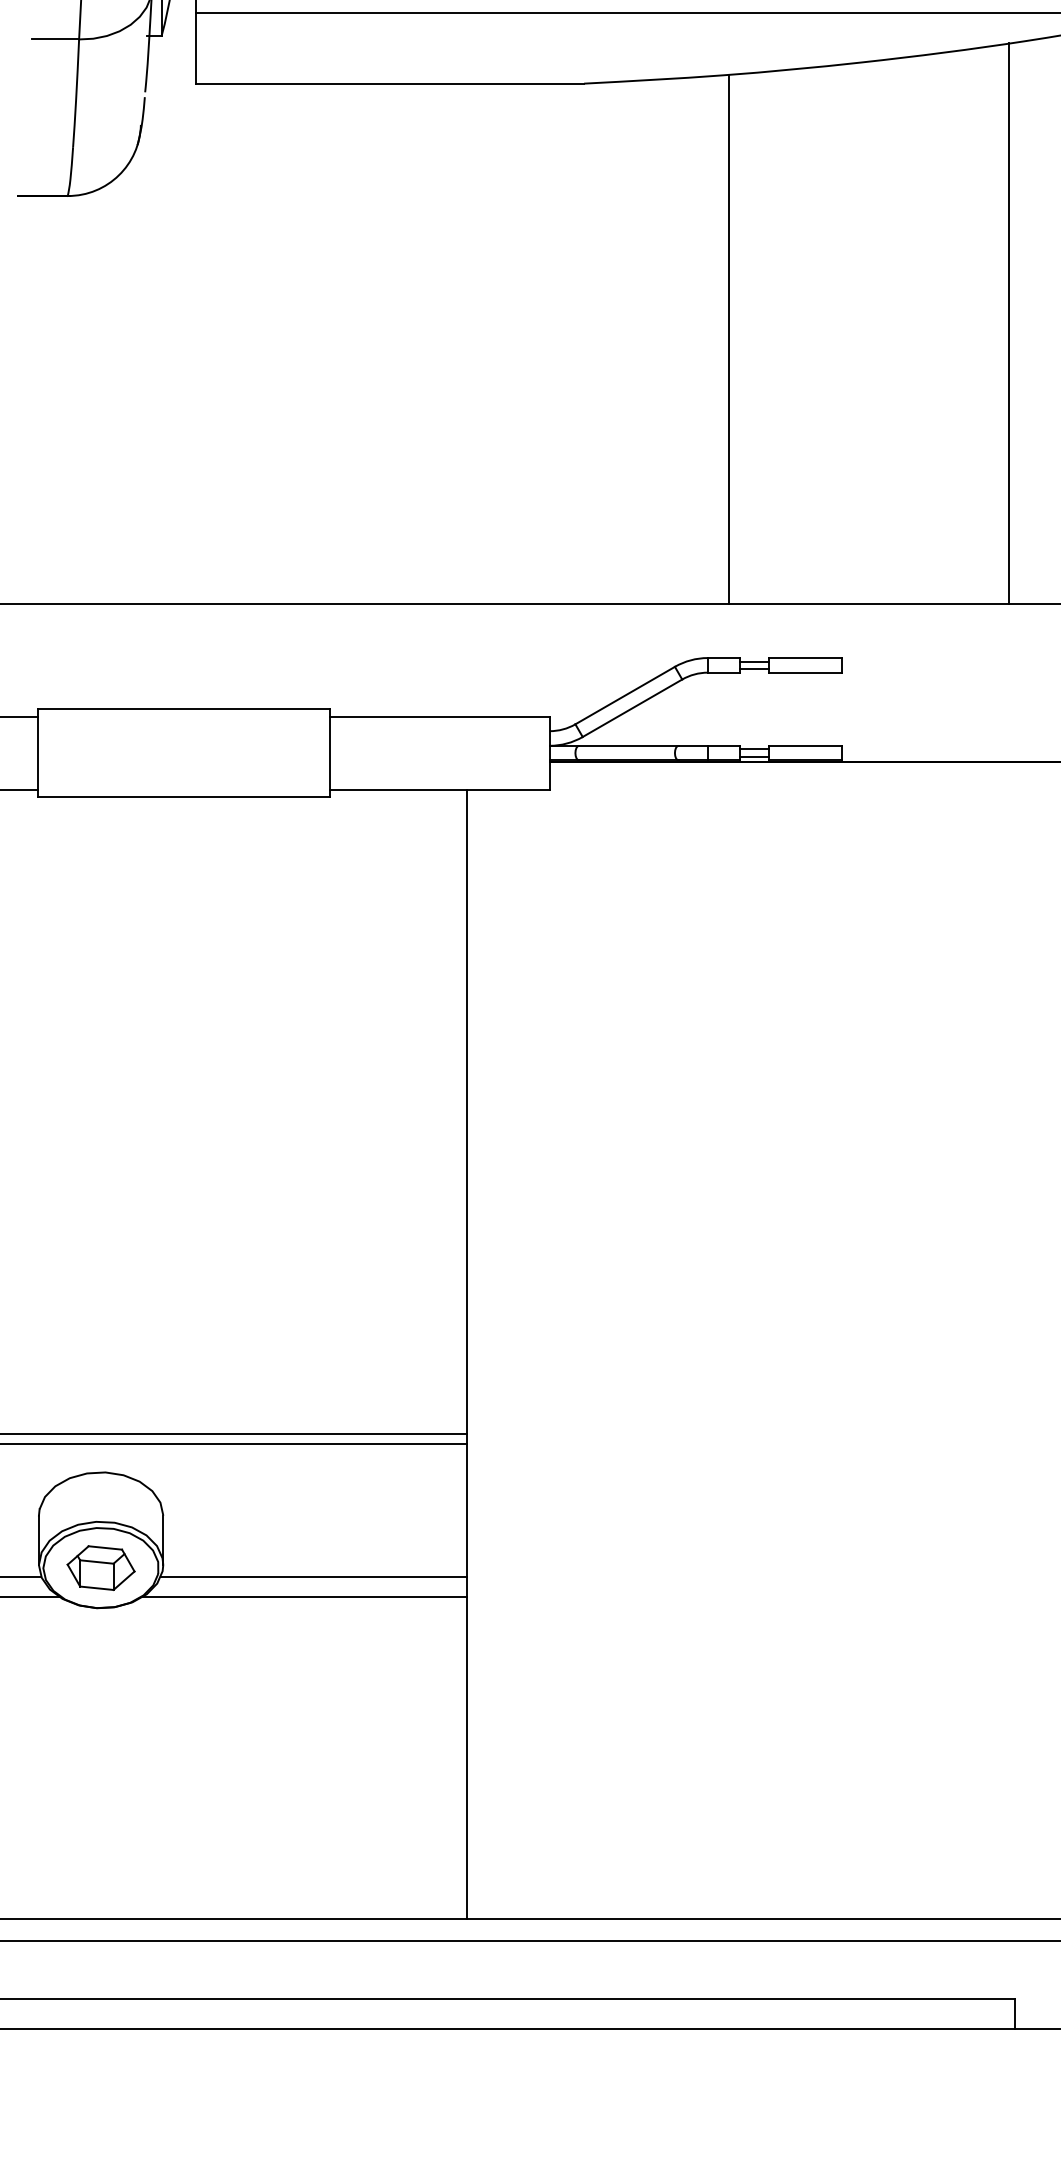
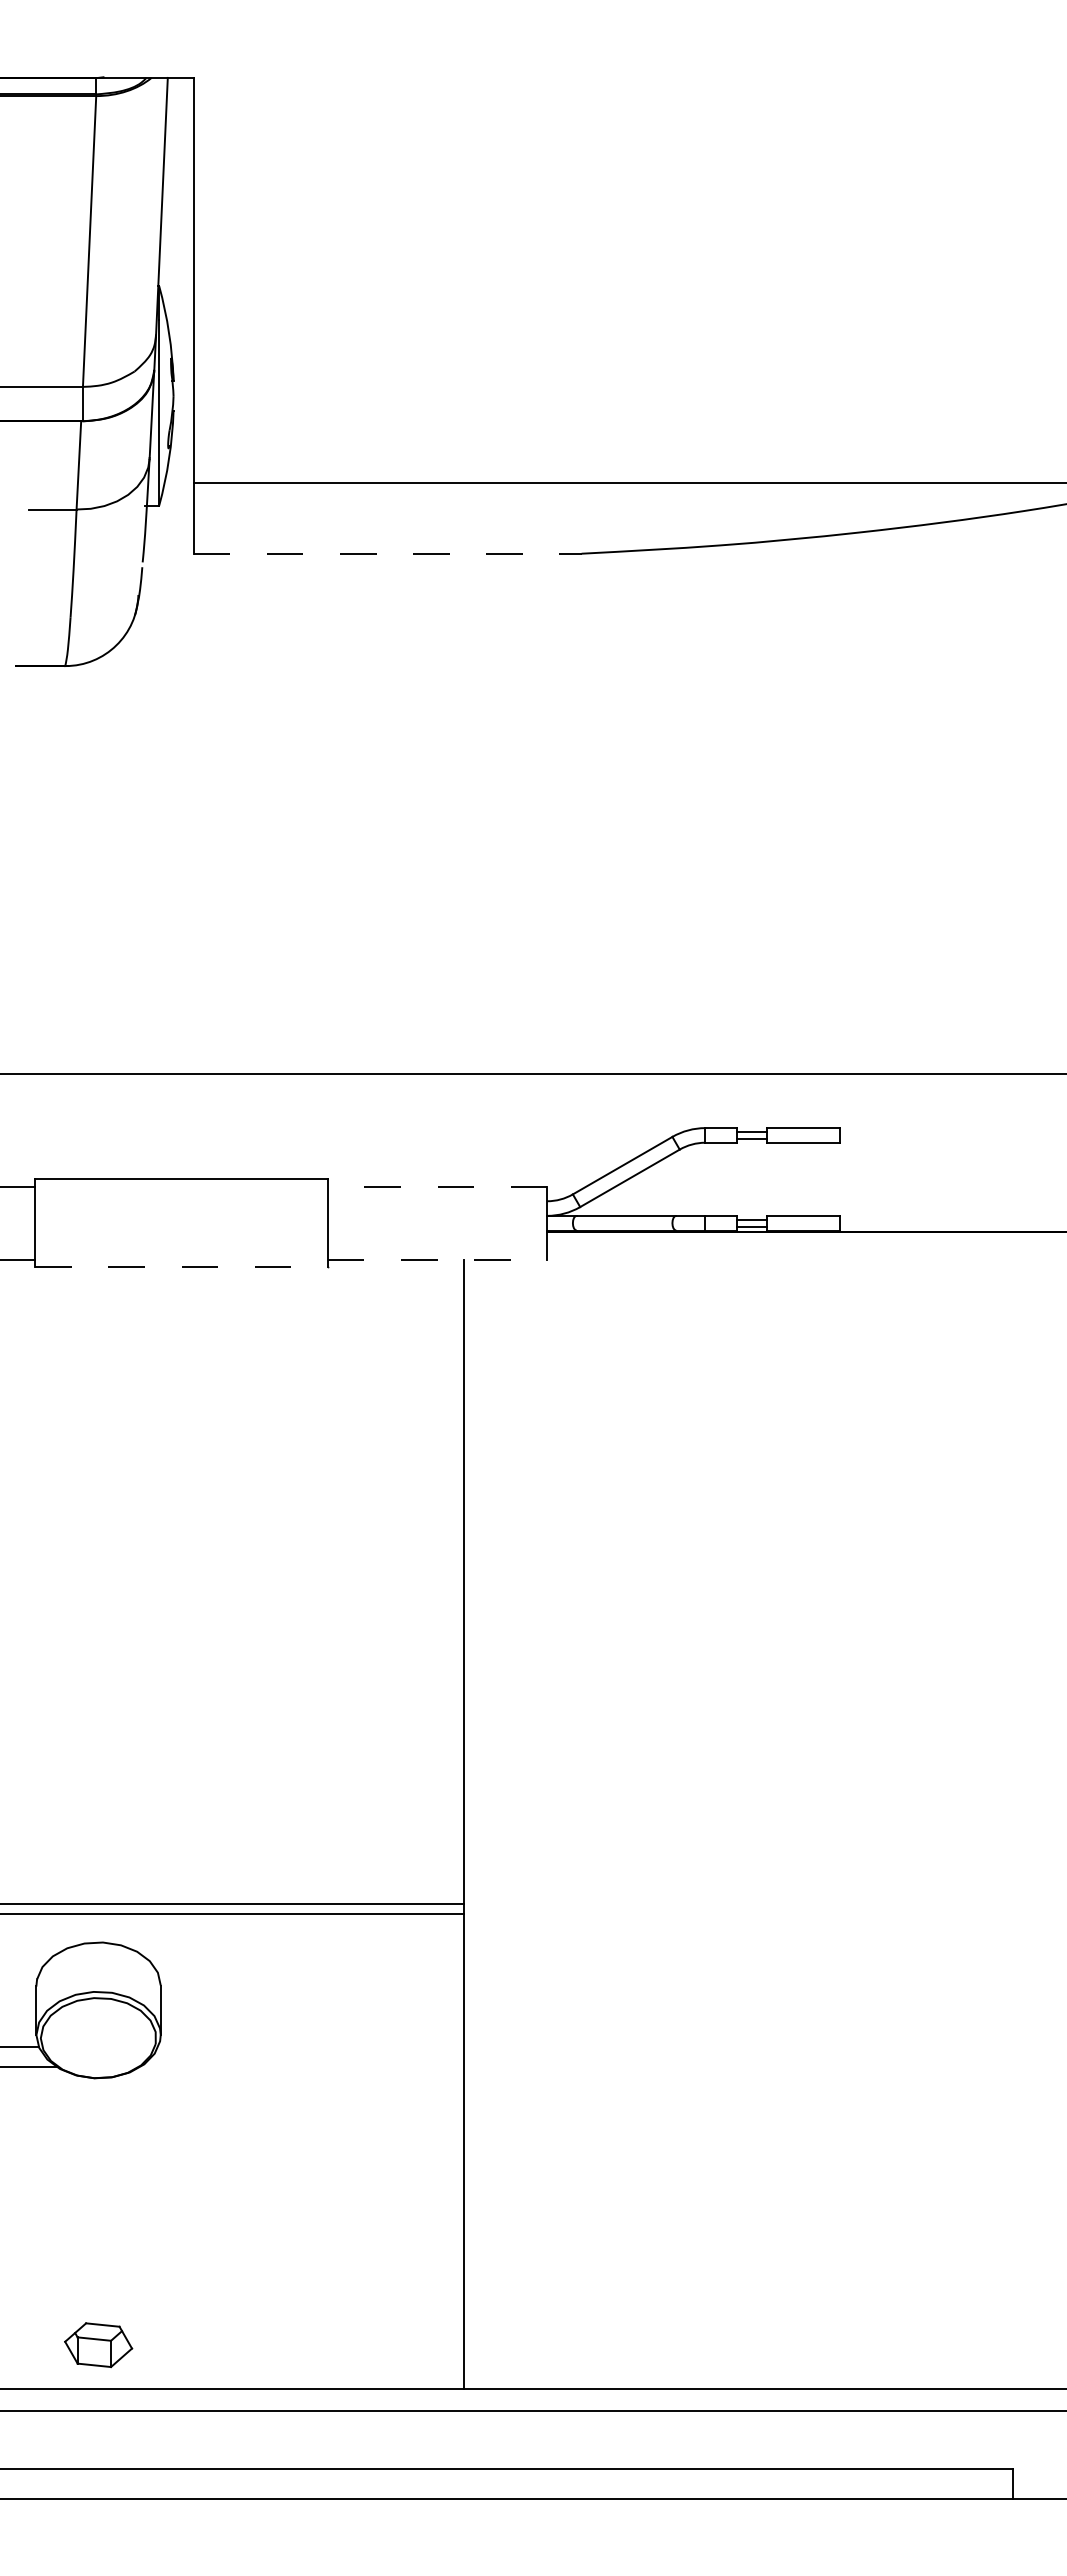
line: (390, 83) -> (387, 553), solid -> dashed
line: (1009, 323) -> (1006, 793), removed
line: (729, 339) -> (726, 809), removed
line: (440, 716) -> (437, 1186), solid -> dashed
line: (440, 789) -> (437, 1259), solid -> dashed
line: (185, 797) -> (182, 1267), solid -> dashed
part: (101, 1568) -> (98, 2345), moved
line: (314, 1576) -> (311, 2046), removed
line: (304, 1597) -> (301, 2067), removed

